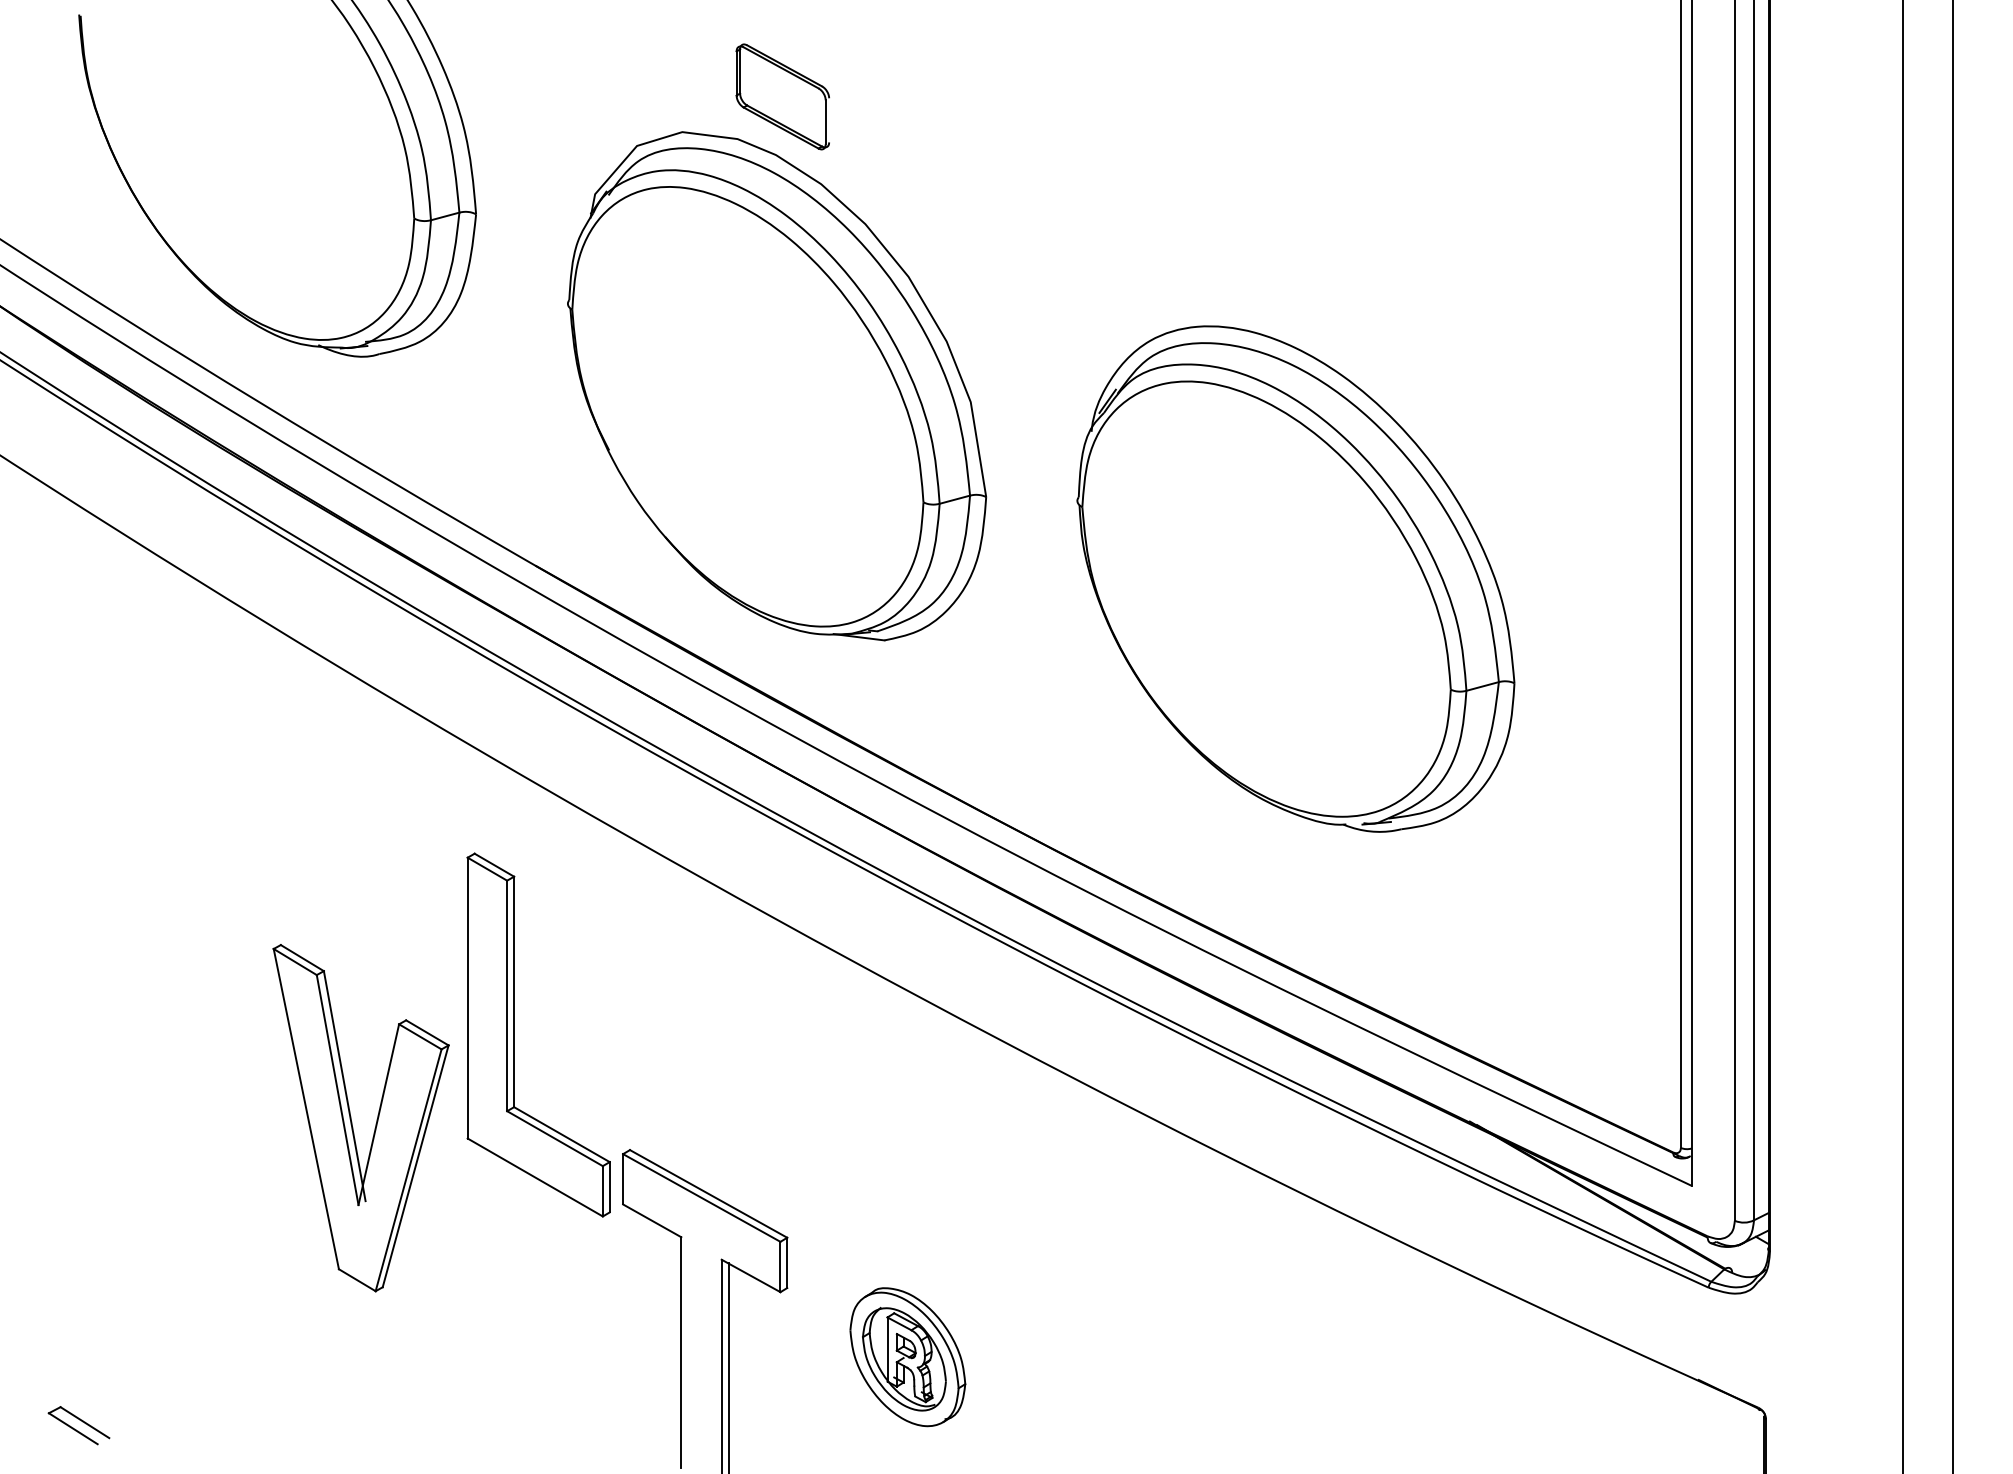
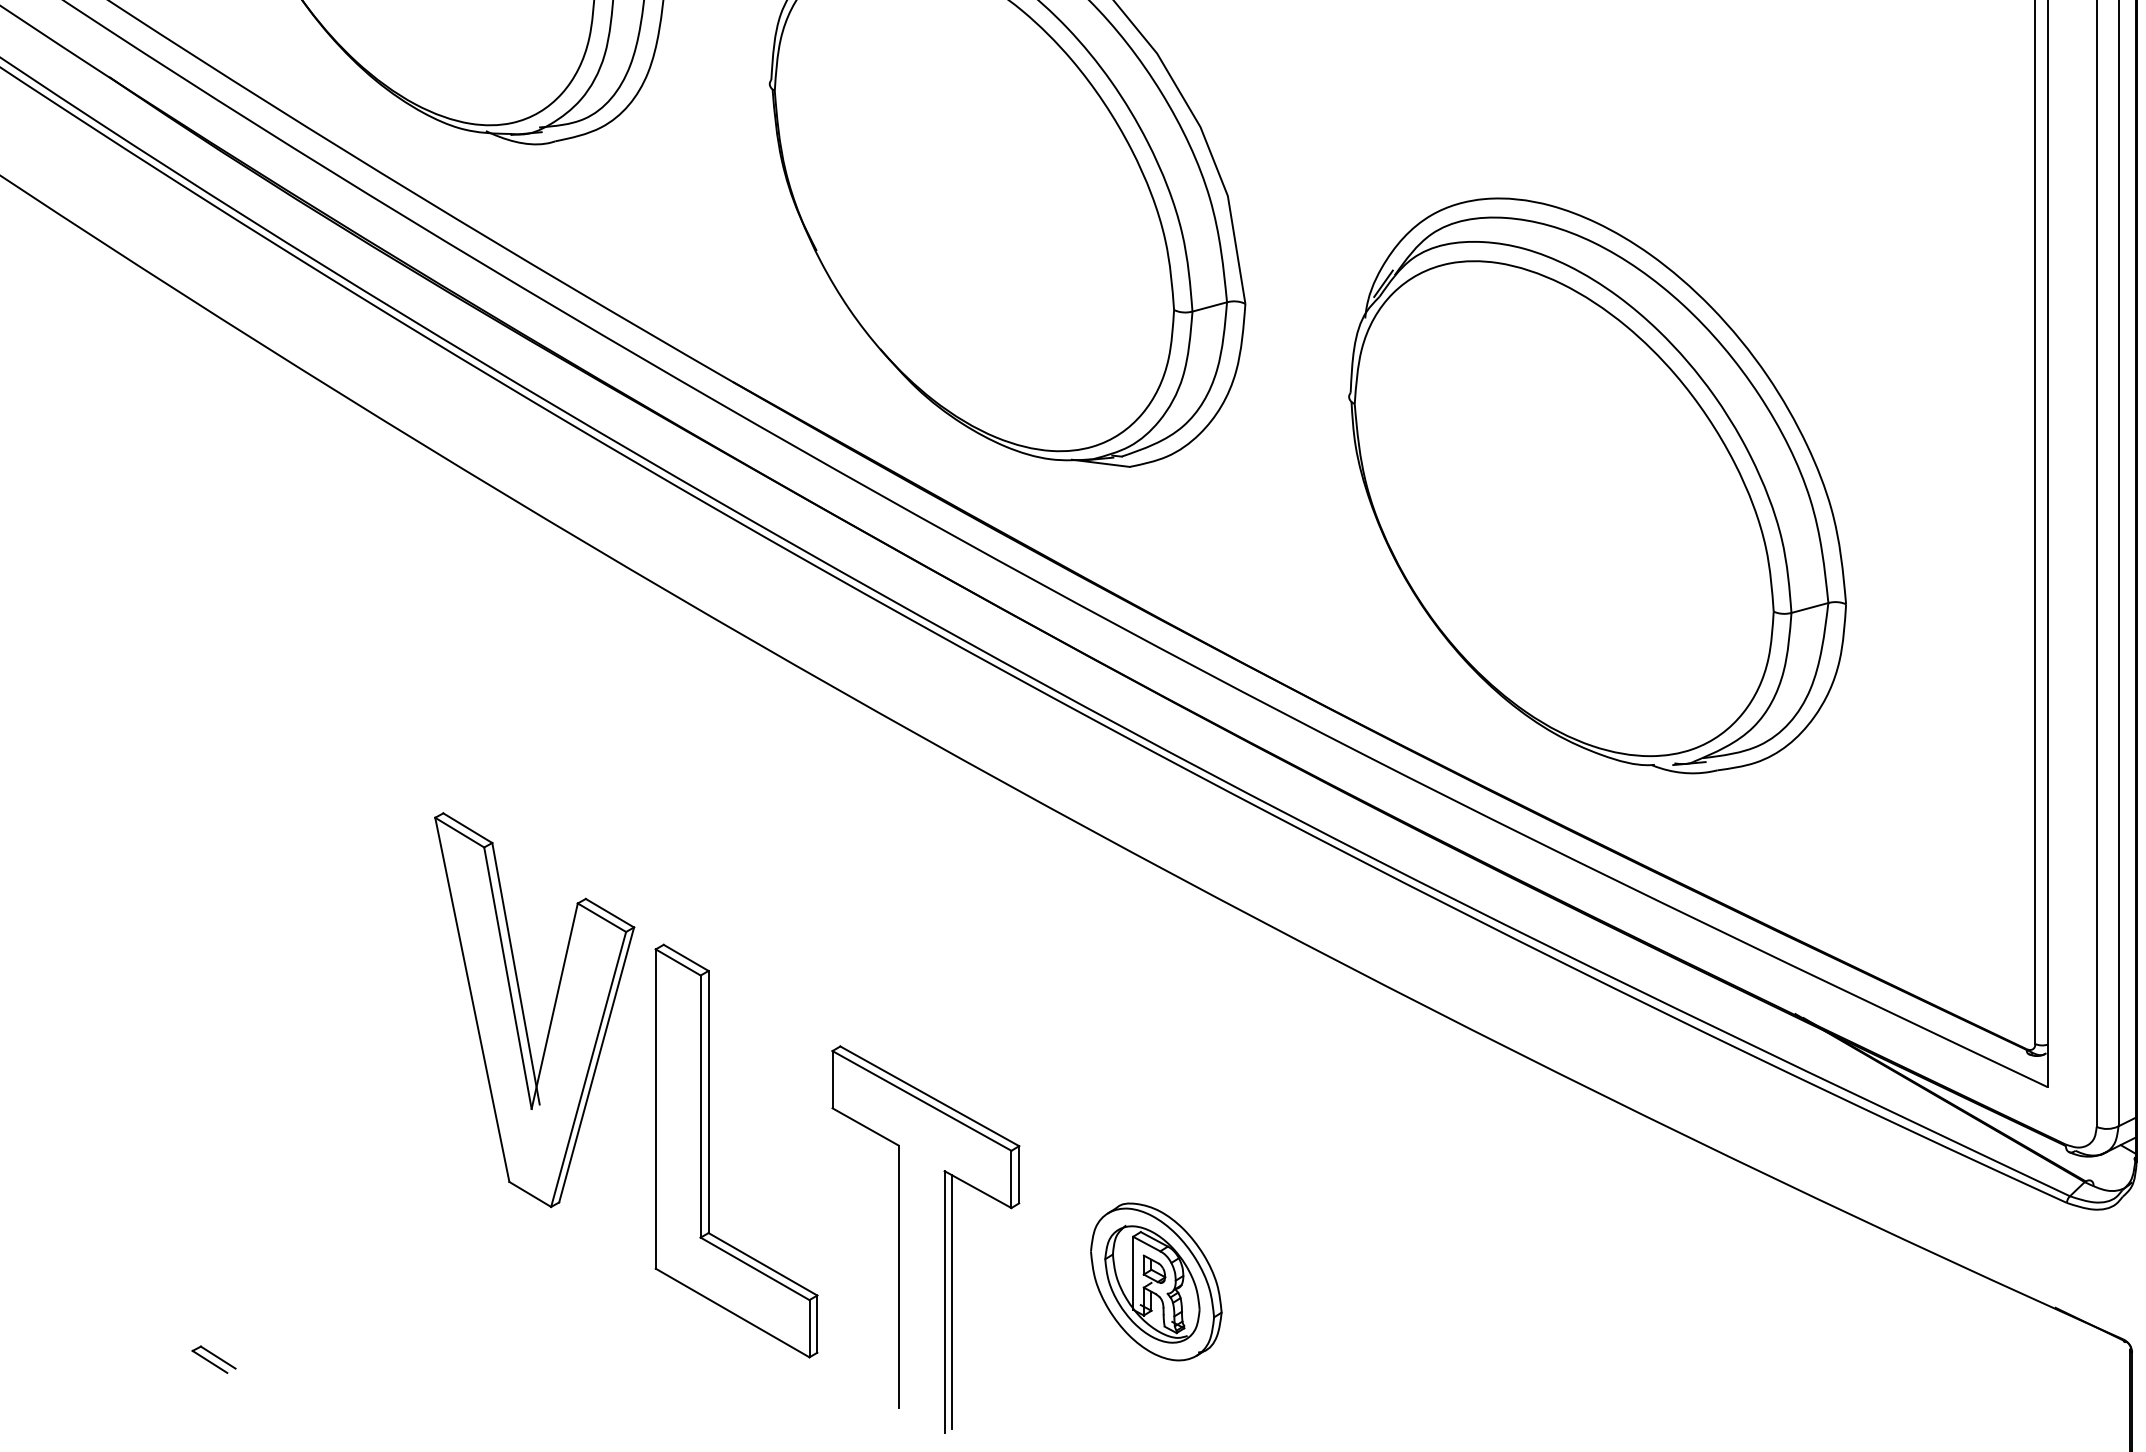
part: (1295, 578) -> (1597, 485), moved
part: (514, 1034) -> (709, 1150), moved
part: (79, 1425) -> (214, 1359), size x0.62

